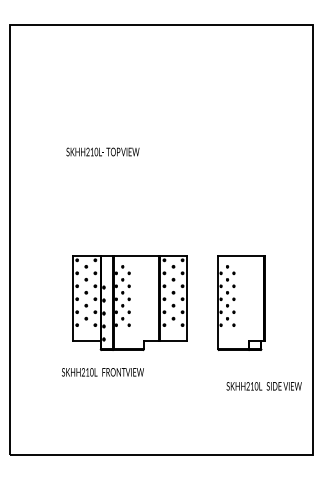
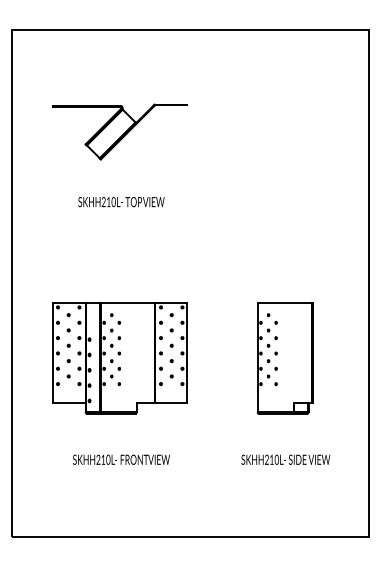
part: (101, 111) -> (119, 131), added
text: (102, 151) -> (120, 201), moved
part: (129, 302) -> (119, 357), moved
text: (102, 372) -> (120, 460), moved
text: (263, 386) -> (285, 460), moved

